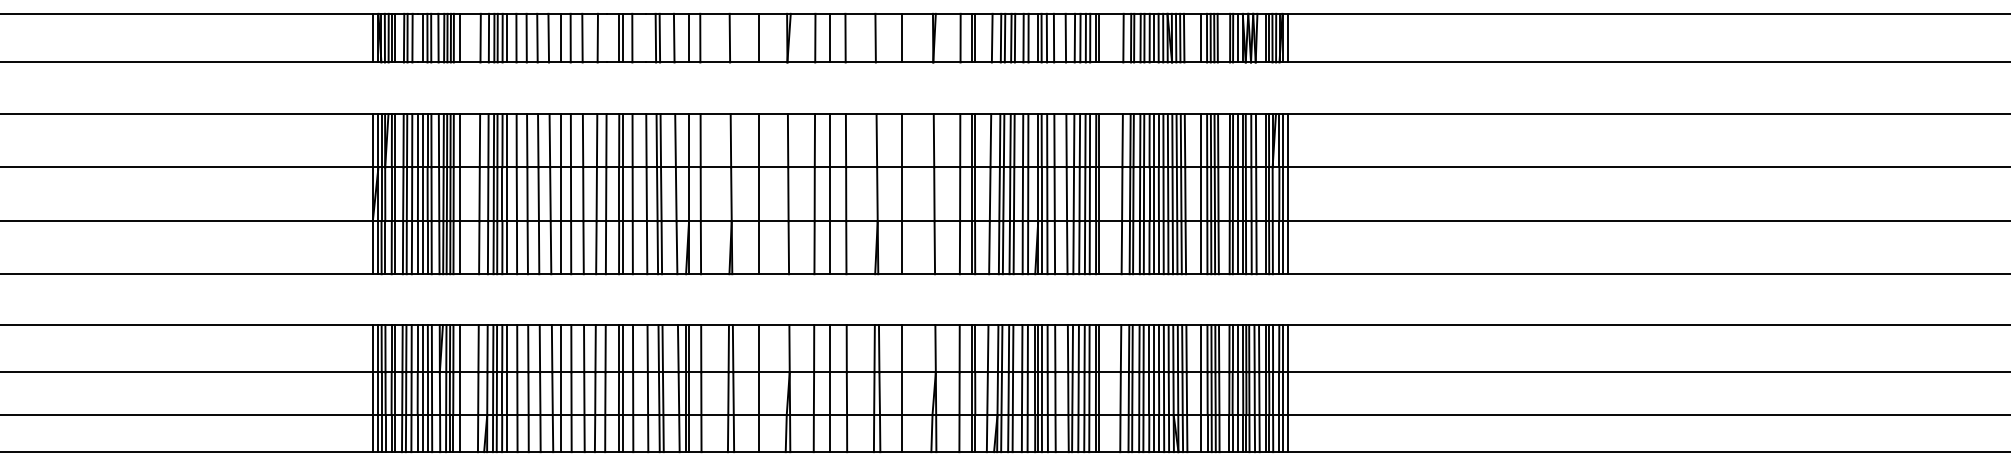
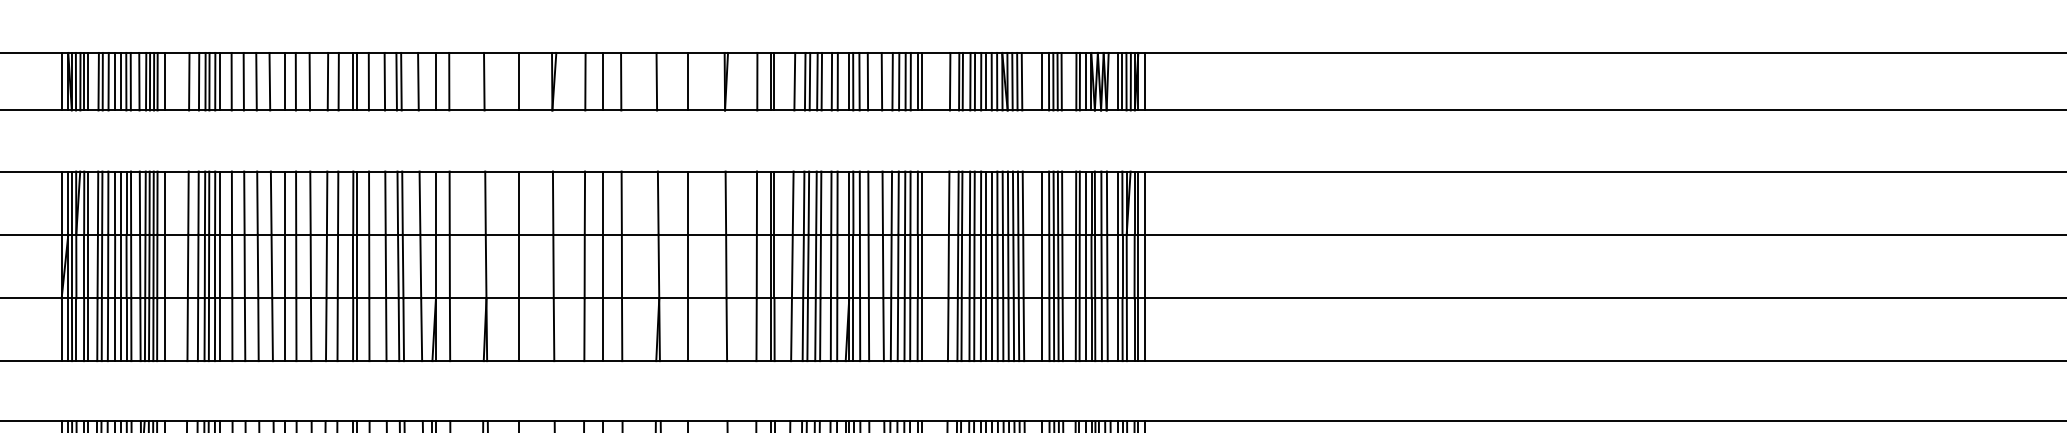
line: (418, 37) -> (115, 80), added
line: (606, 37) -> (338, 80), added
line: (645, 37) -> (384, 80), added

